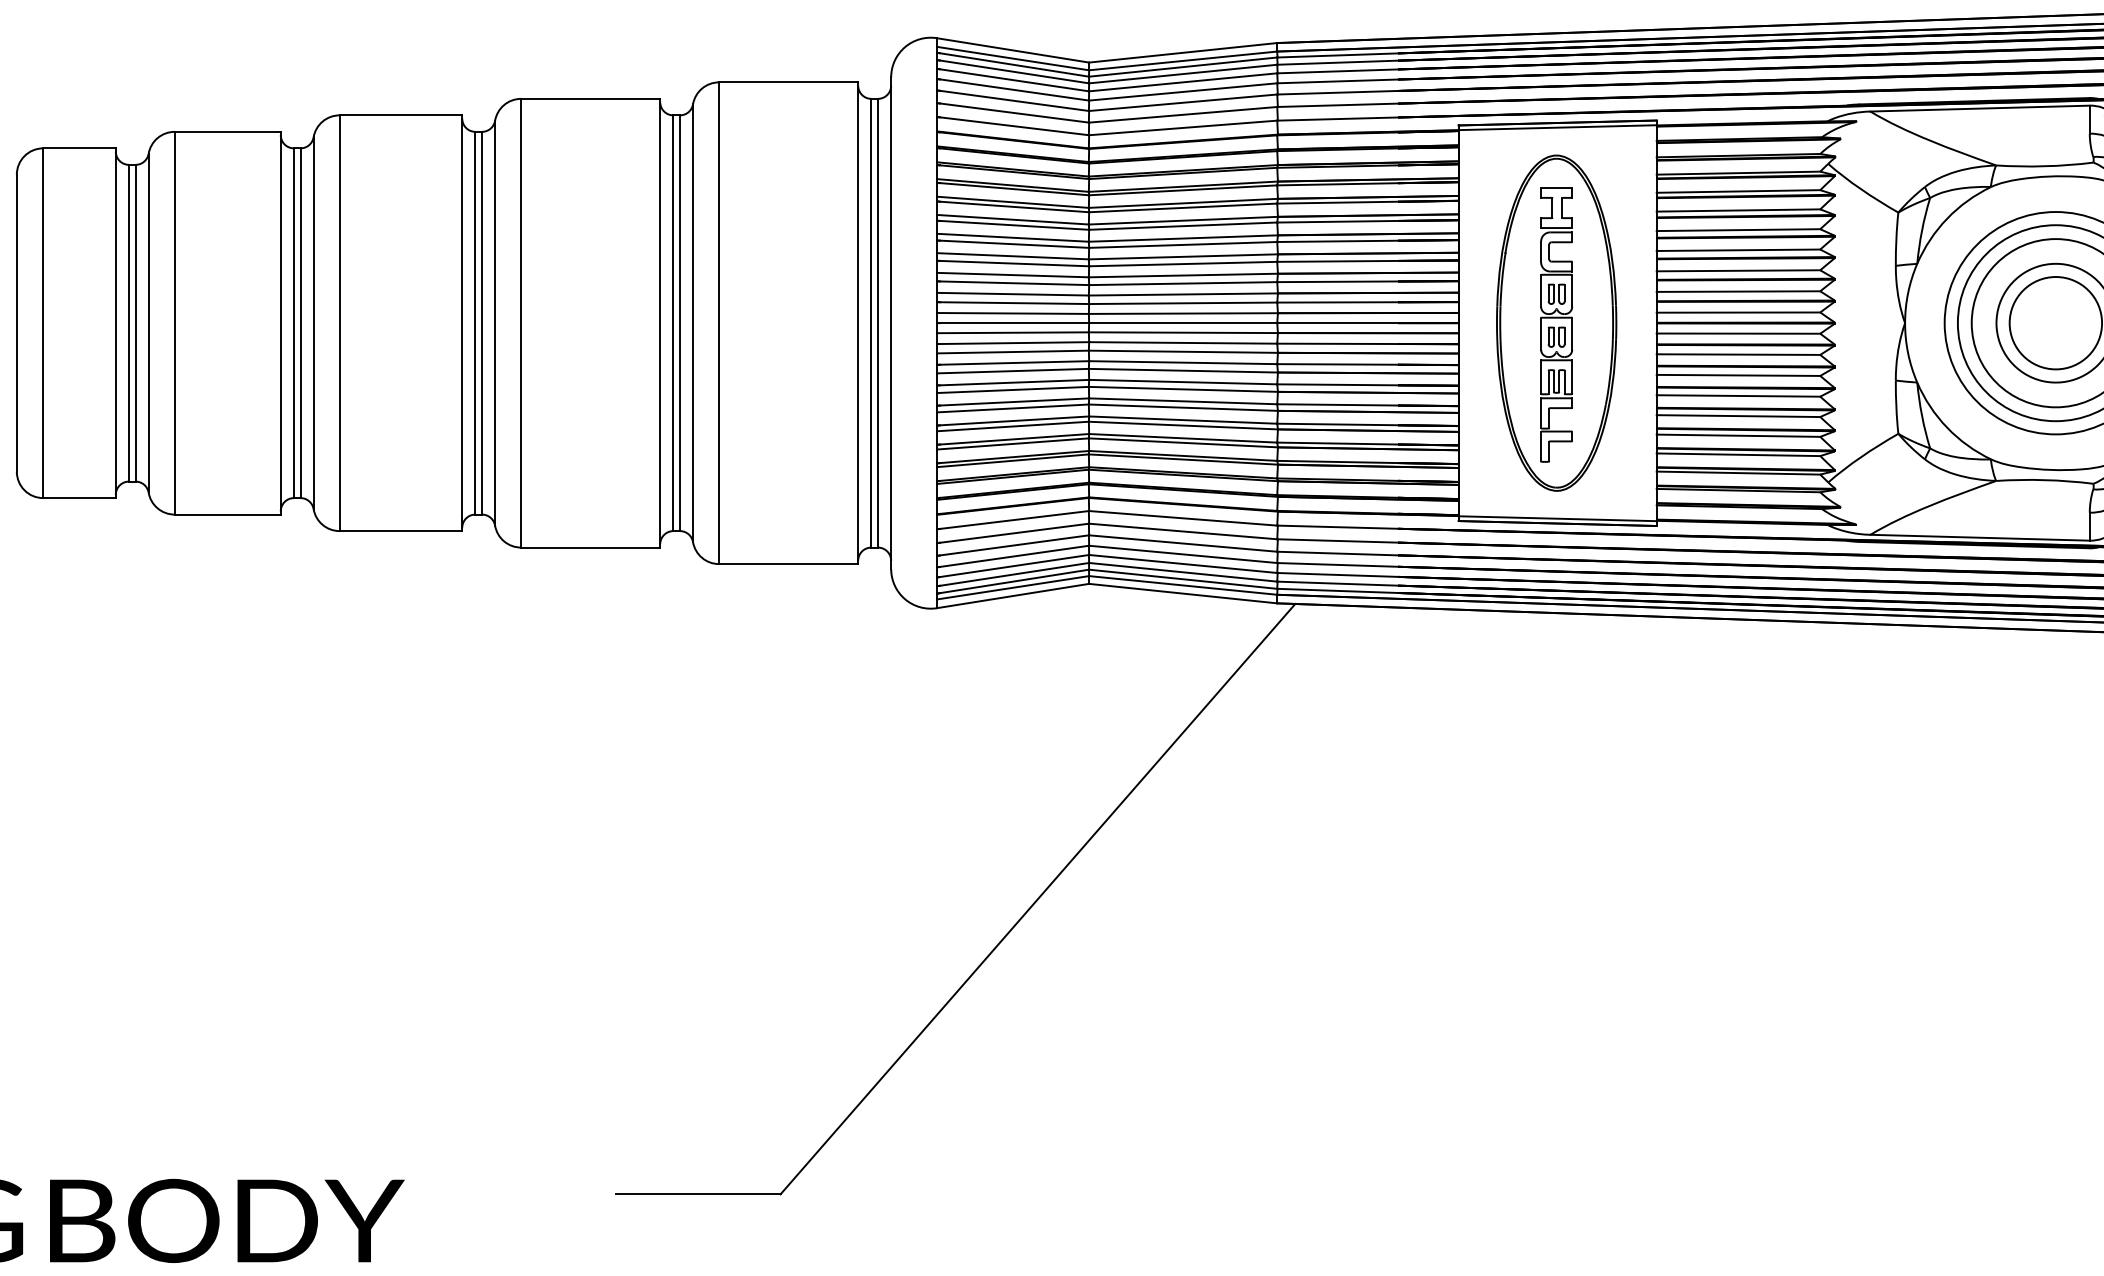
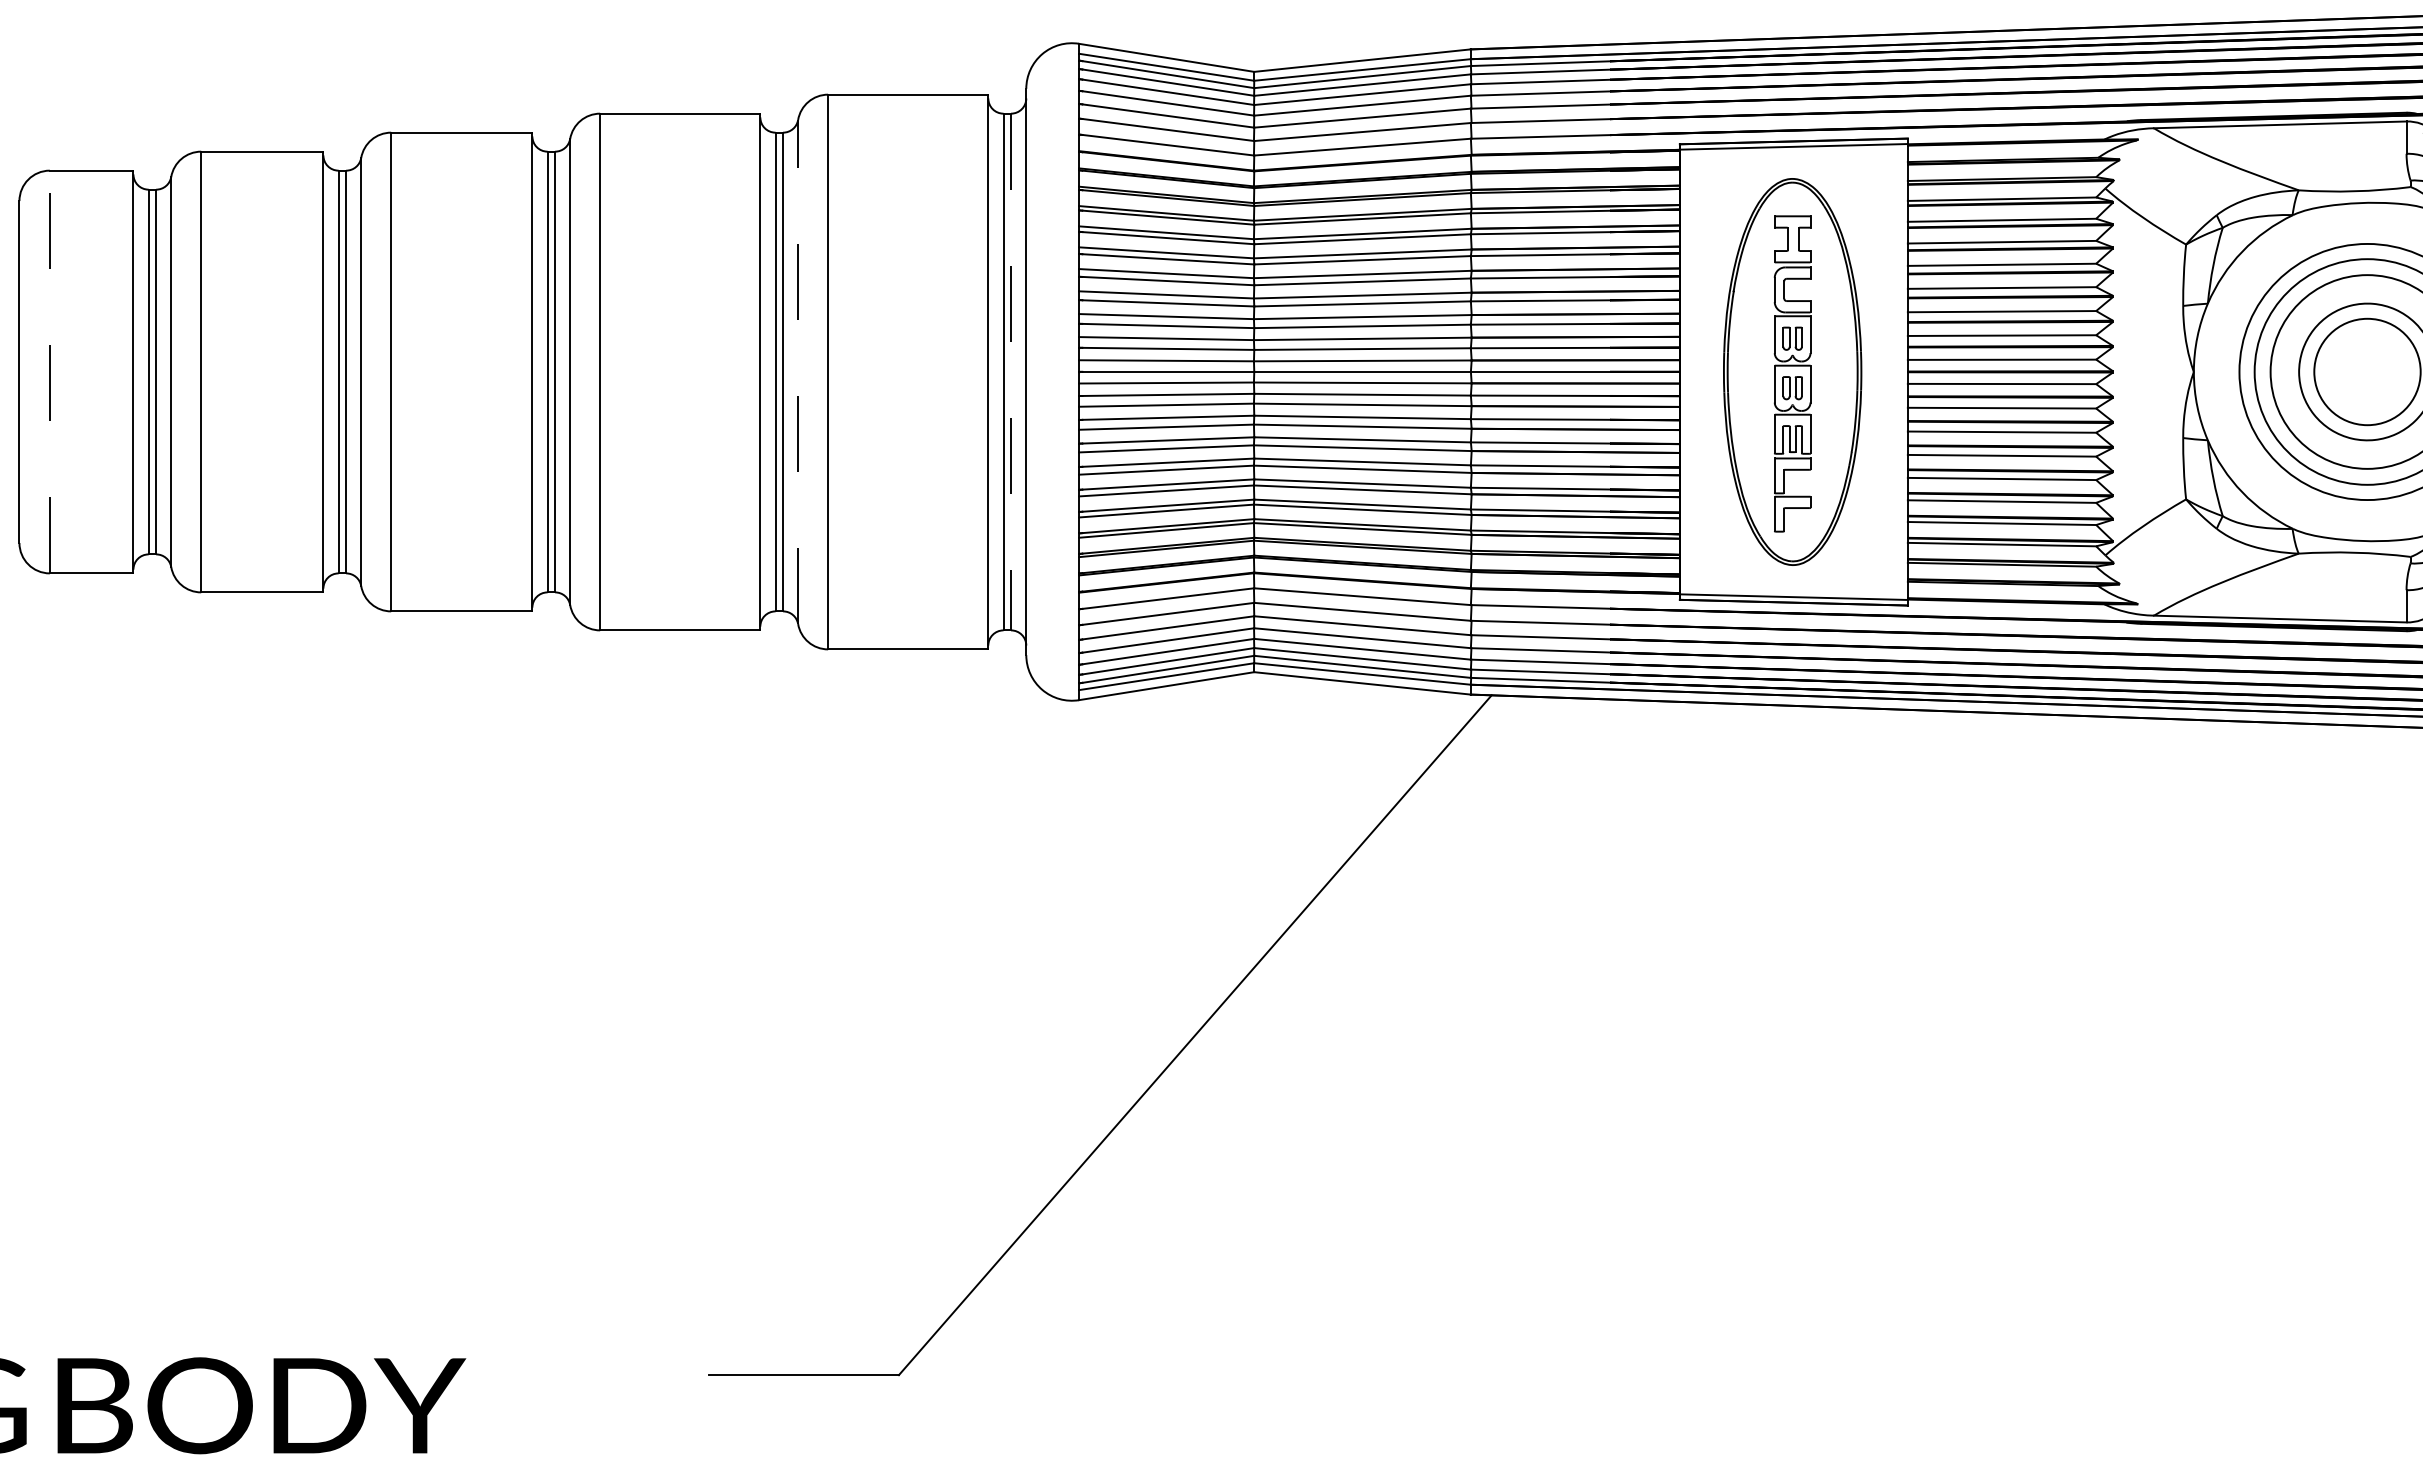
line: (42, 322) -> (49, 371), solid -> dashed
line: (693, 322) -> (798, 371), solid -> dashed
line: (878, 323) -> (1011, 372), solid -> dashed

